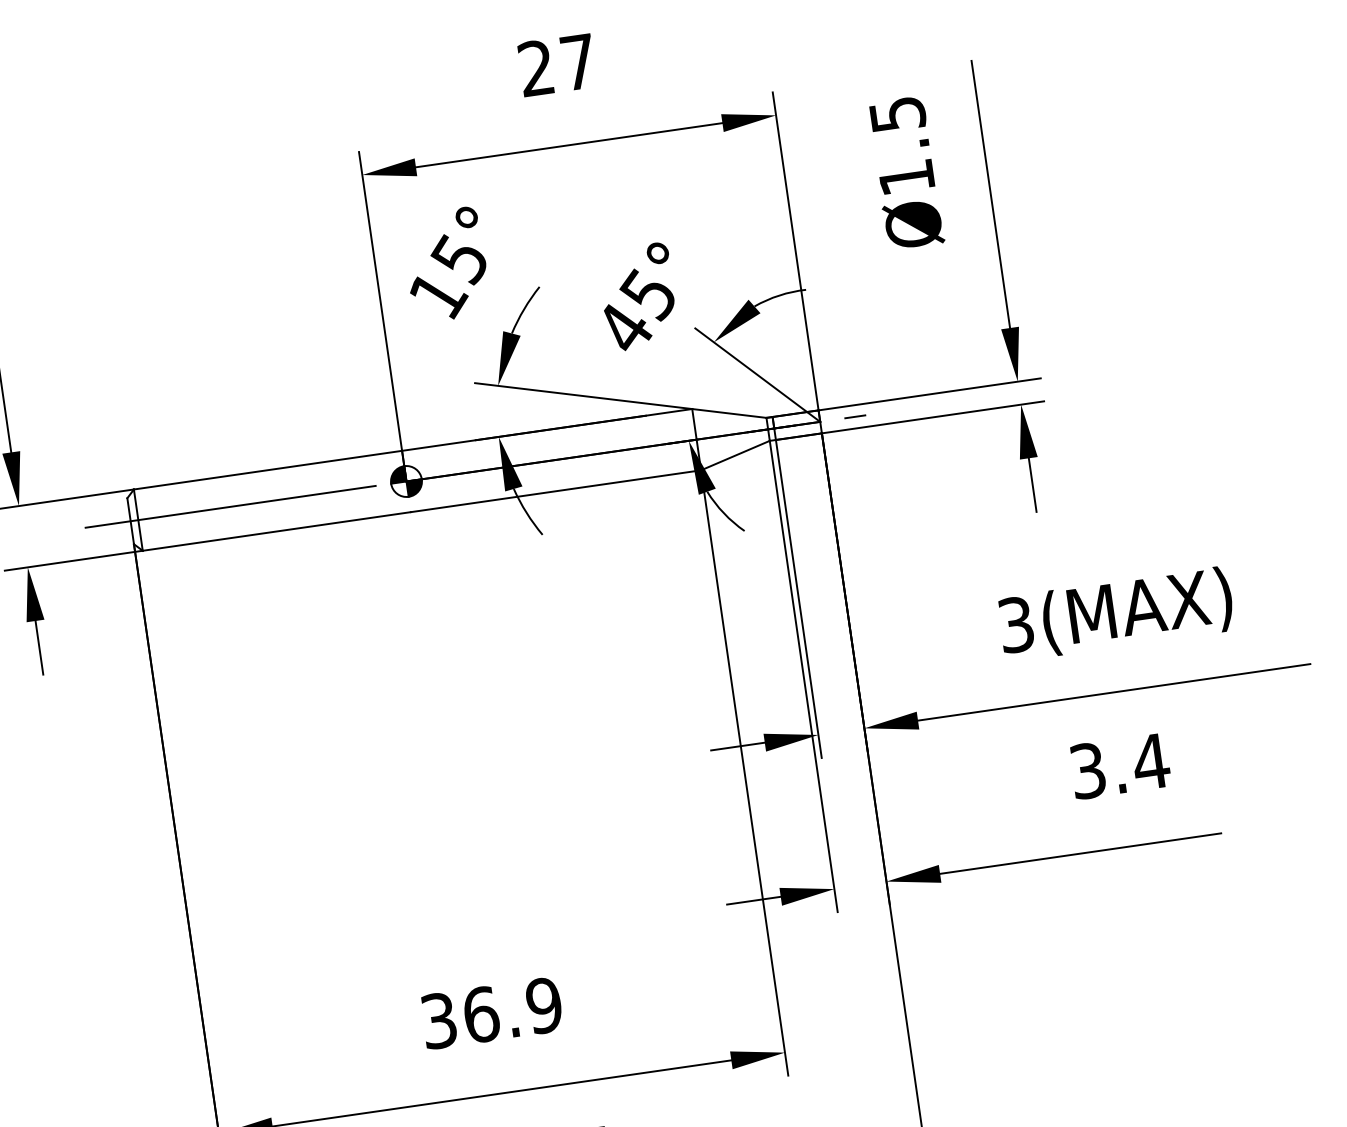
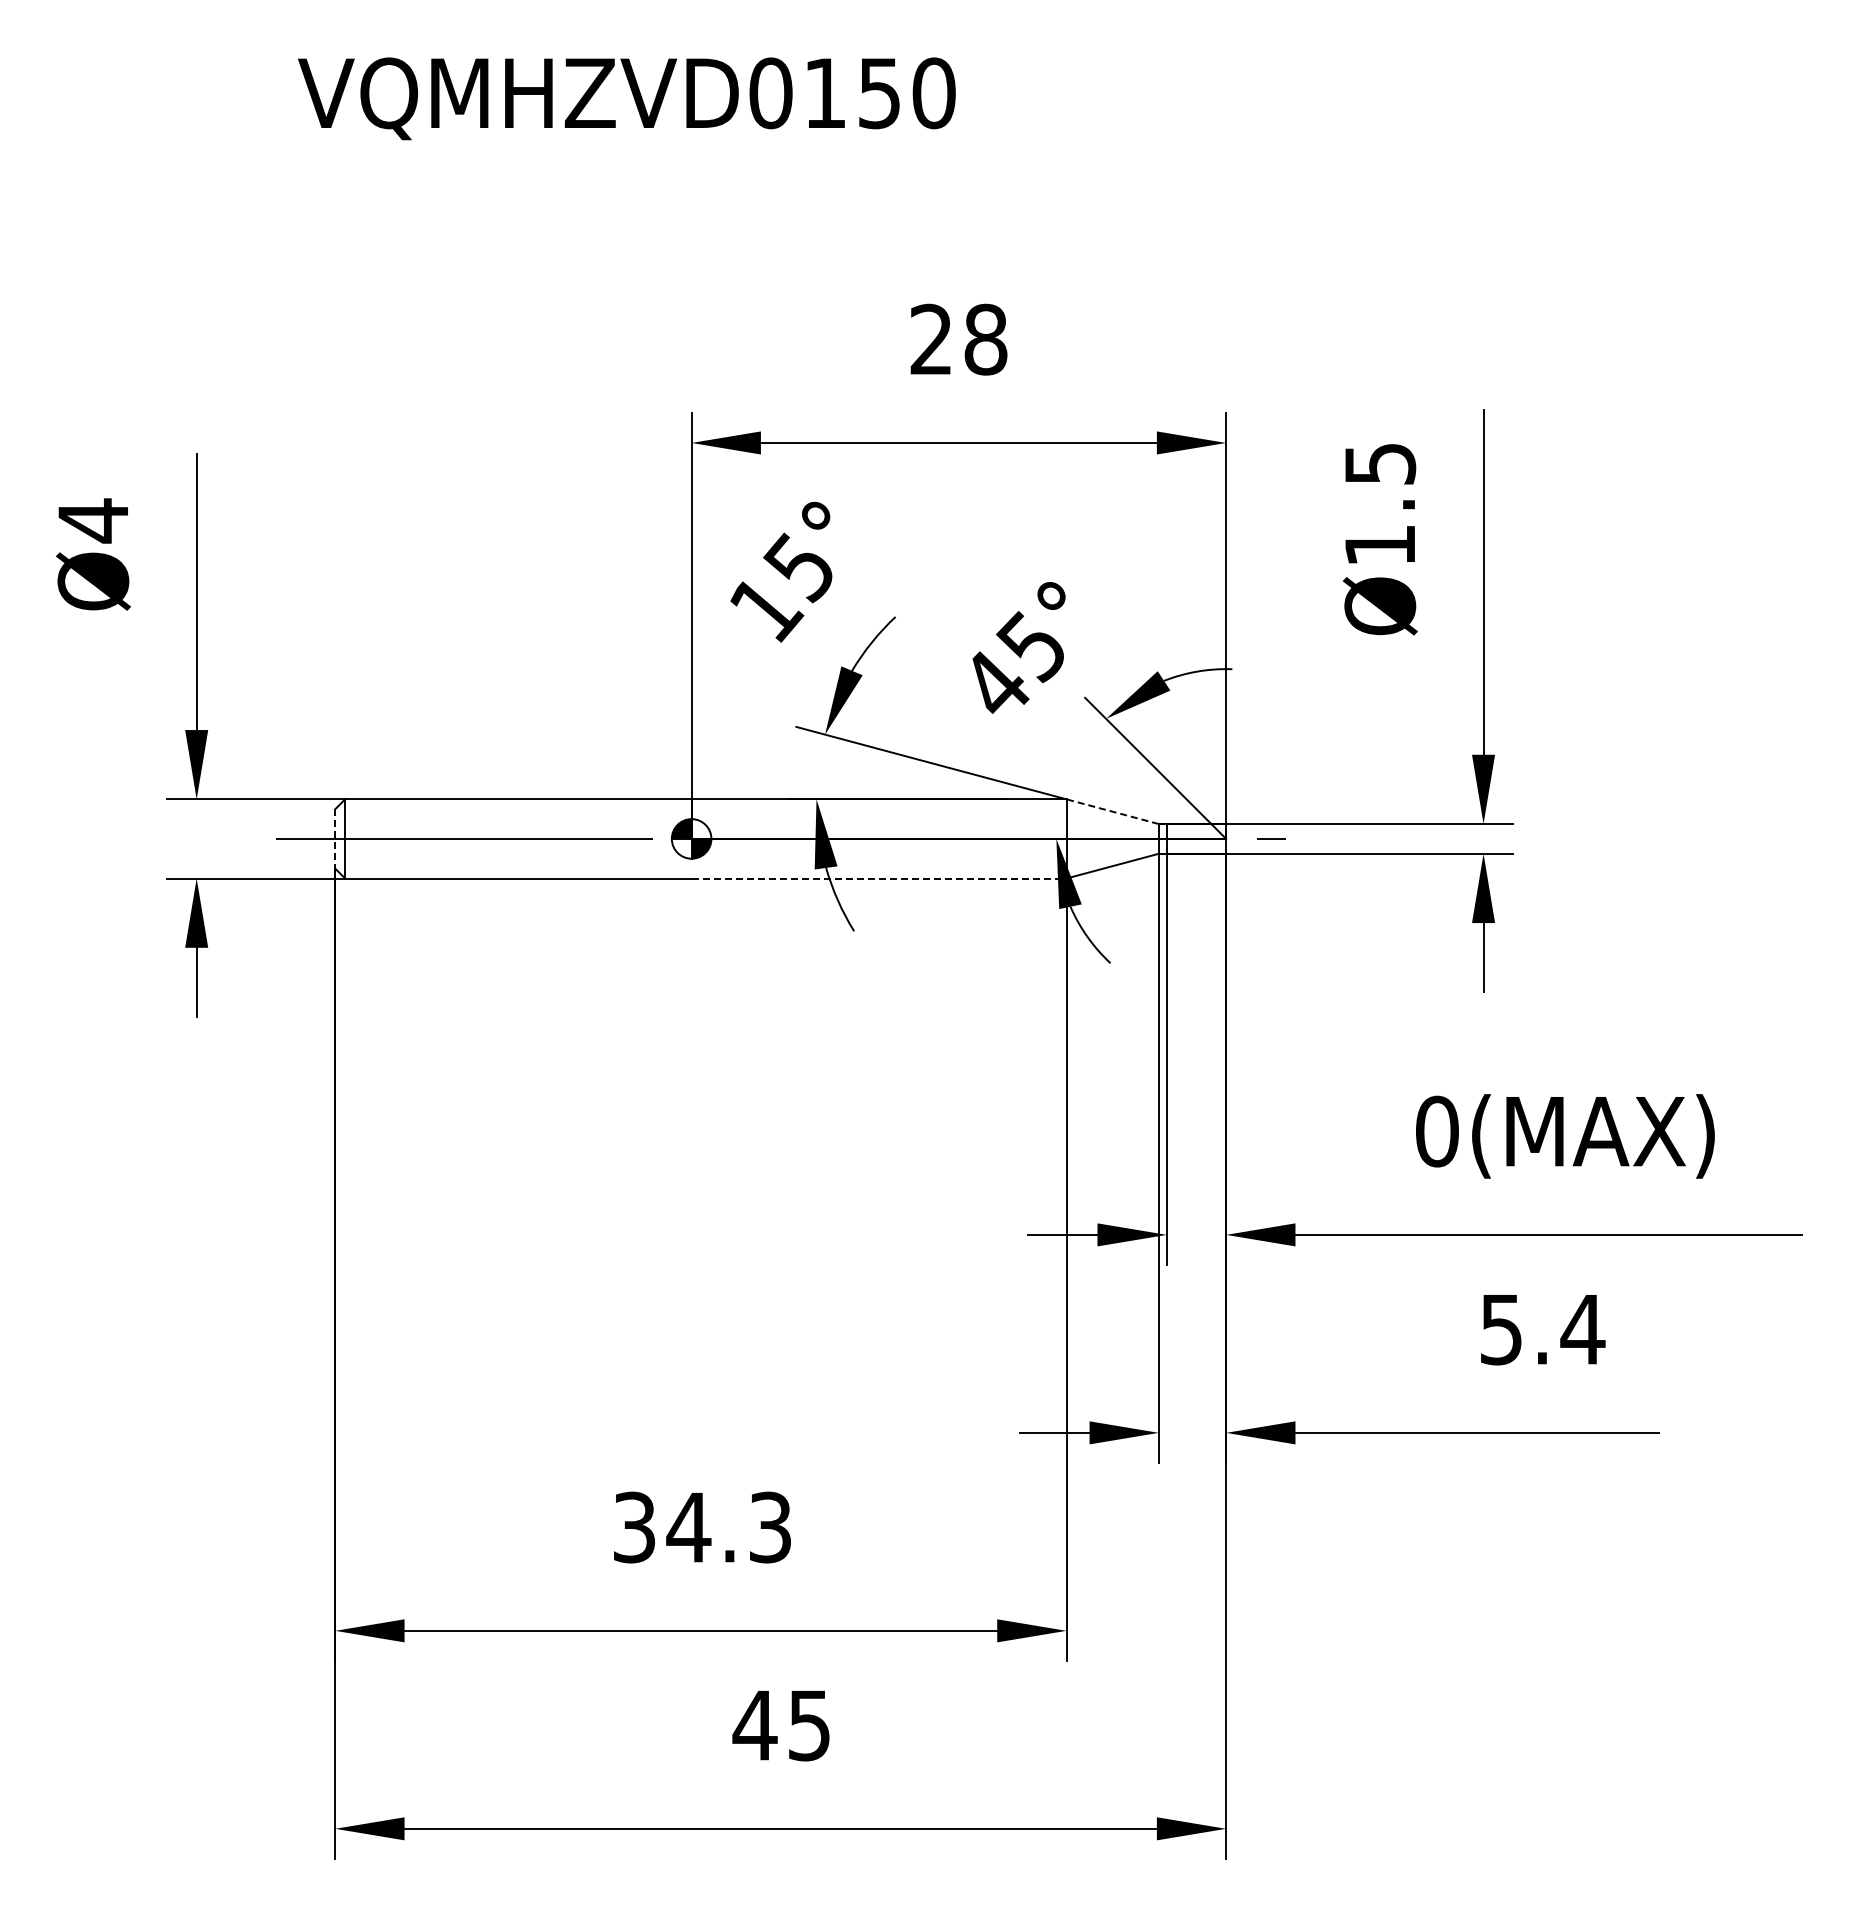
text: (578, 62) -> (985, 339), 27 -> 28
line: (729, 413) -> (1112, 811), solid -> dashed
line: (556, 491) -> (879, 878), solid -> dashed
line: (130, 520) -> (335, 838), solid -> dashed
text: (1016, 624) -> (1437, 1131), 3(MAX) -> 0(MAX)
text: (1087, 770) -> (1501, 1328), 3.4 -> 5.4
text: (511, 1010) -> (728, 1527), 36.9 -> 34.3

